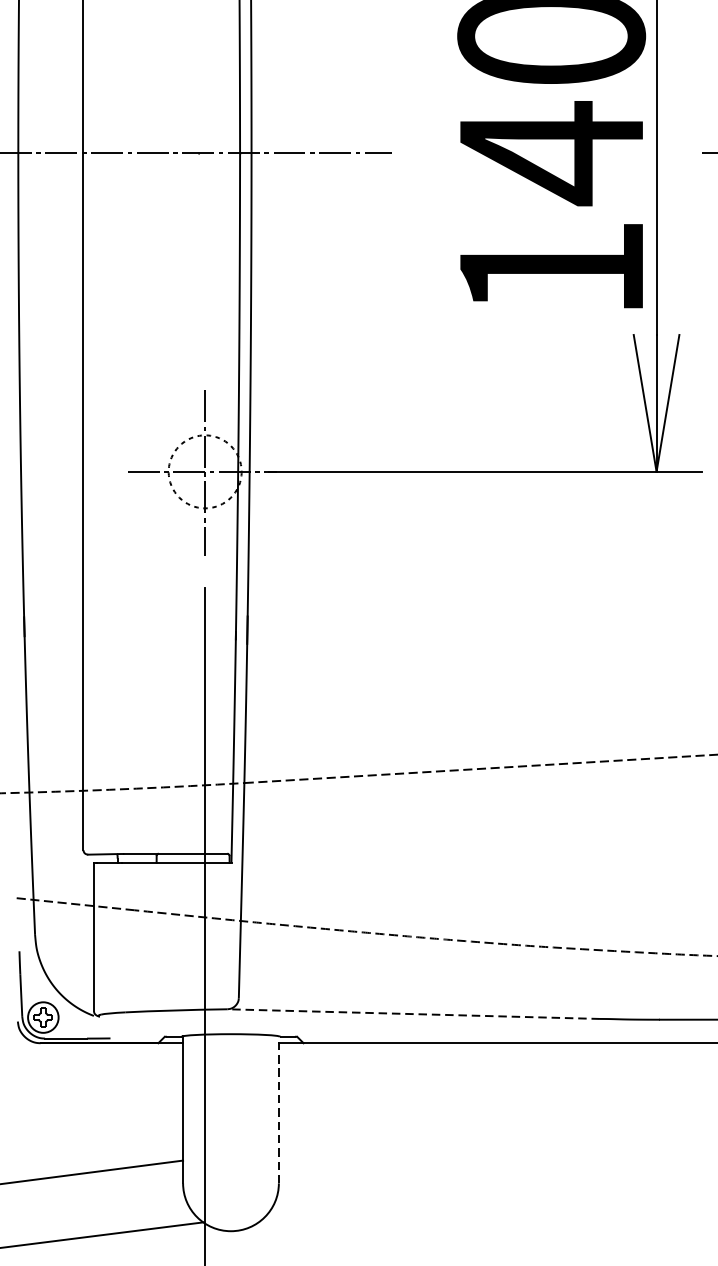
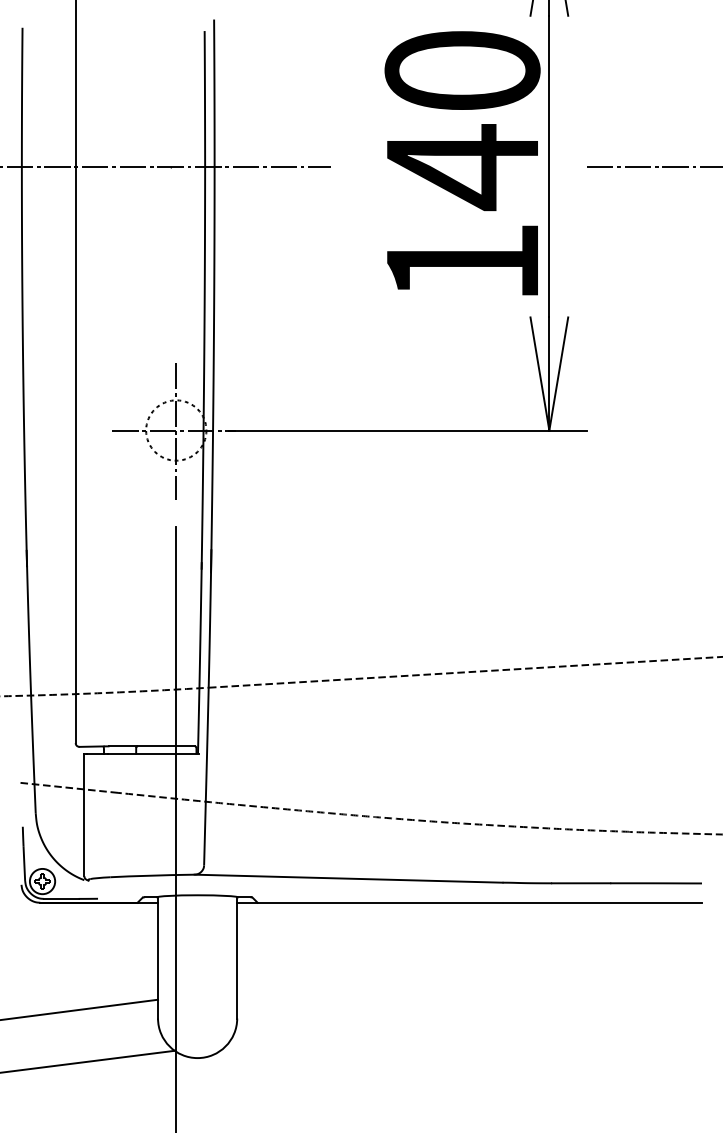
line: (413, 1013) -> (348, 878), dashed -> solid
line: (279, 1109) -> (237, 957), dashed -> solid

